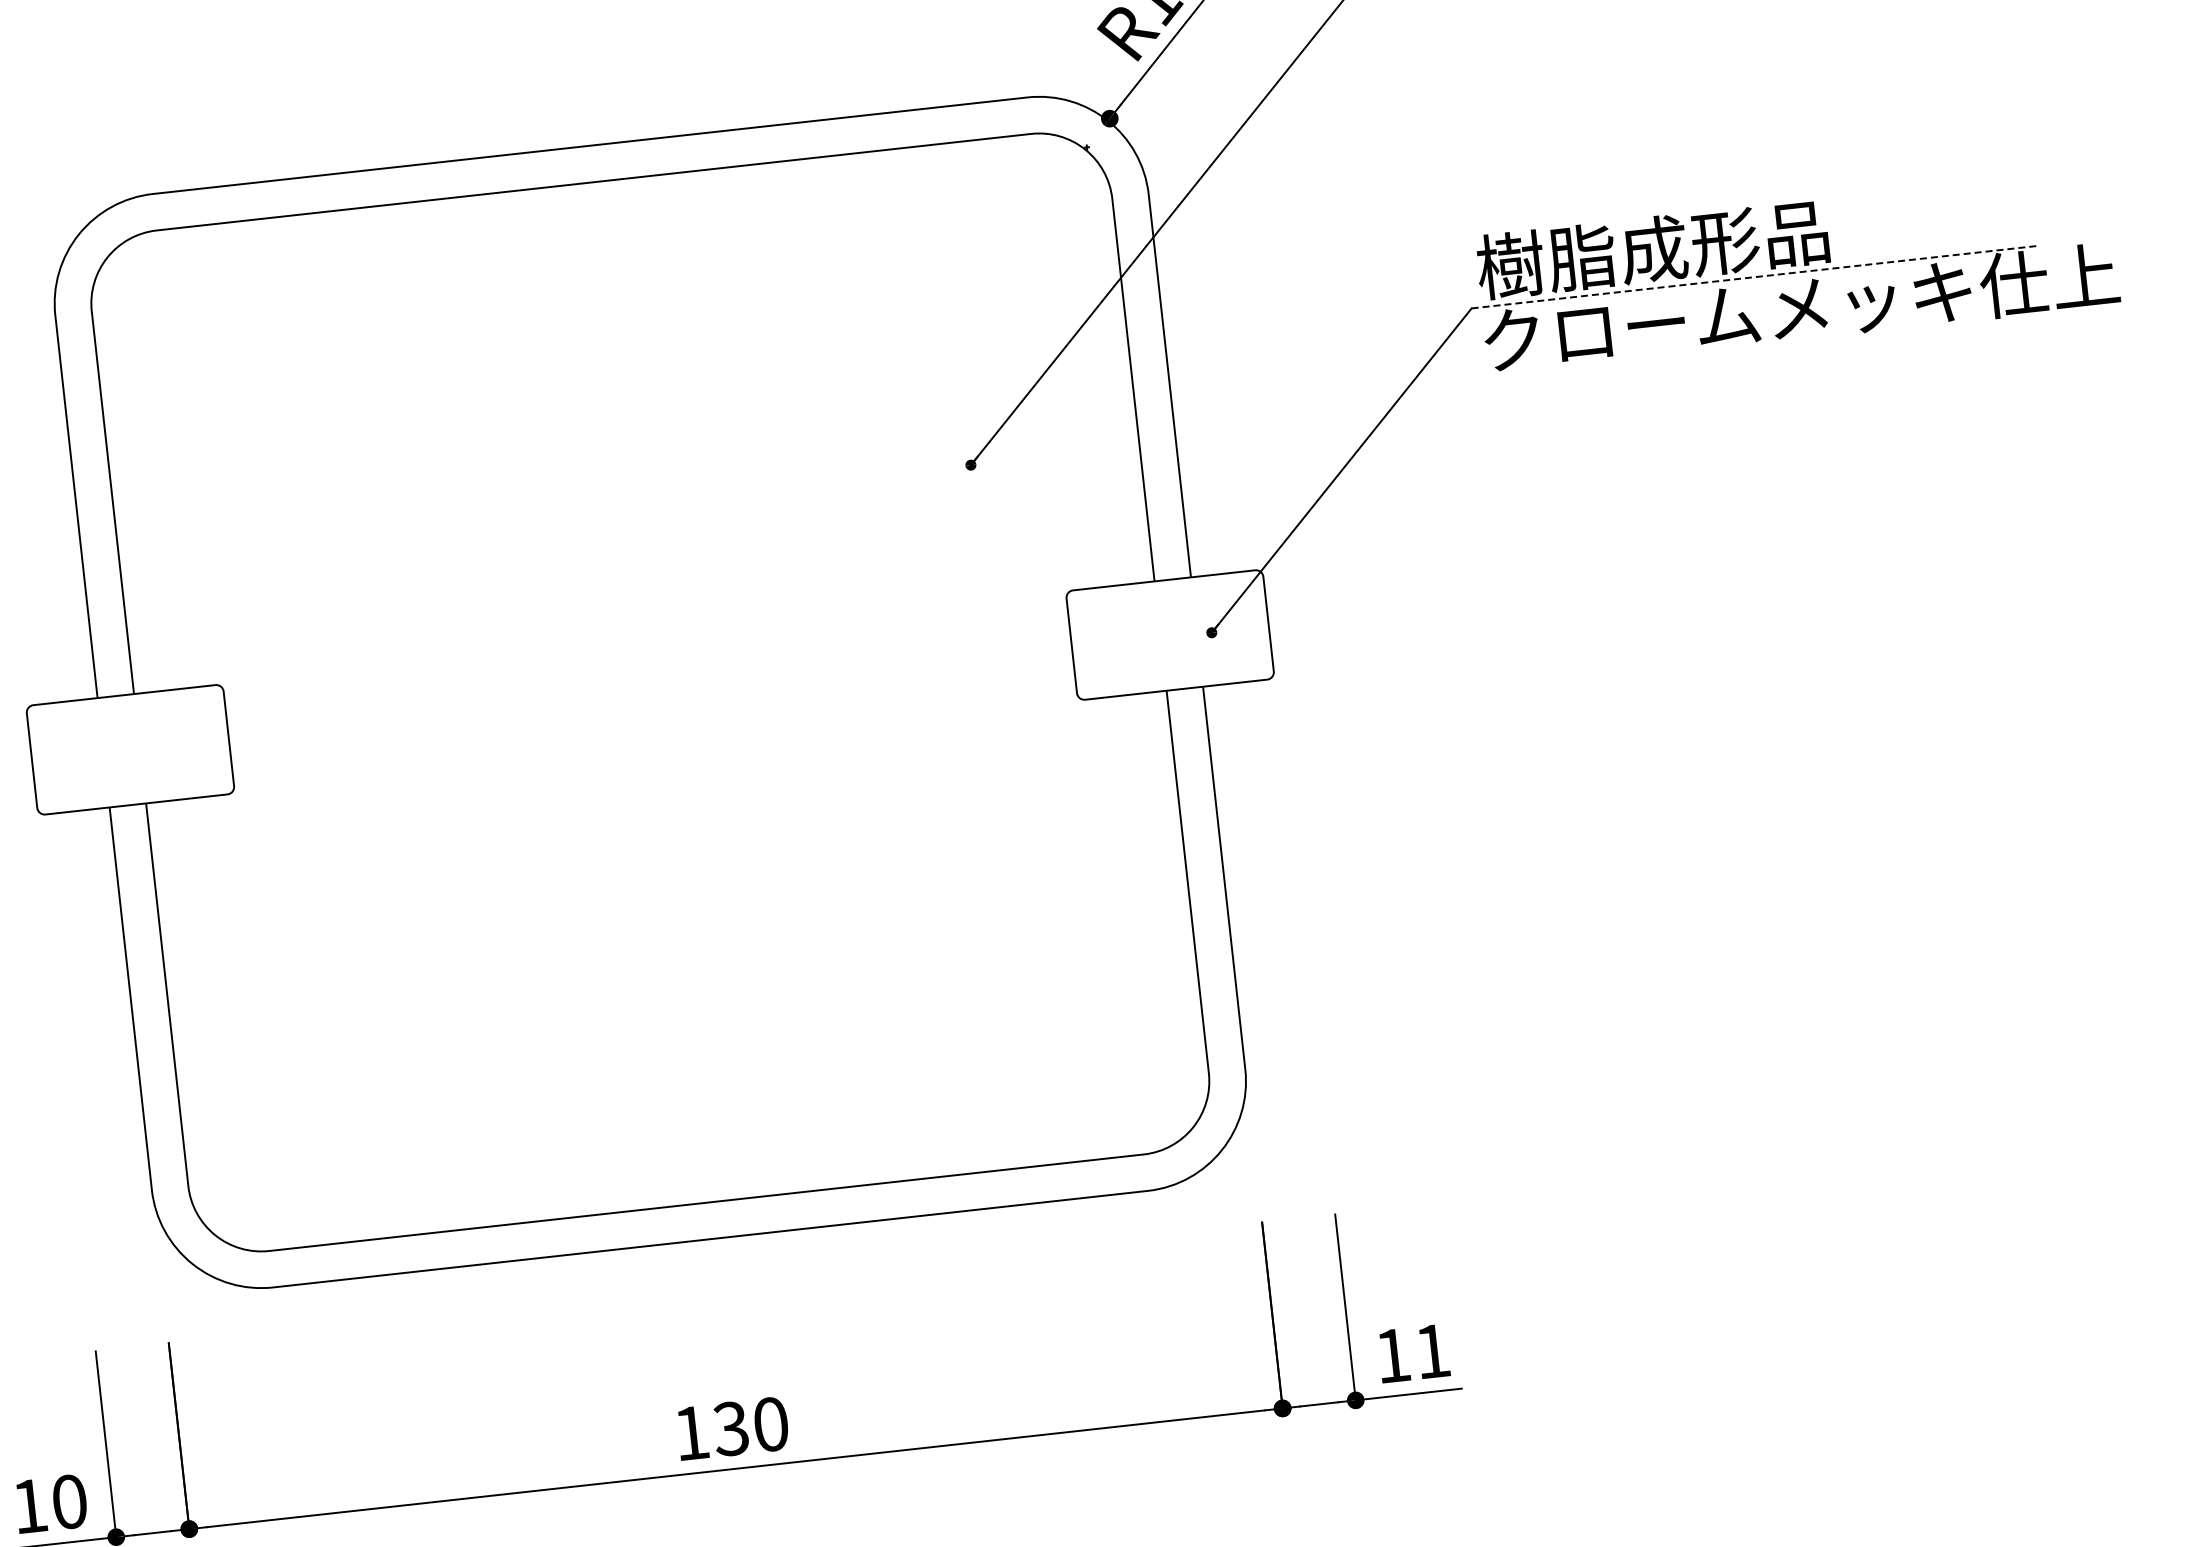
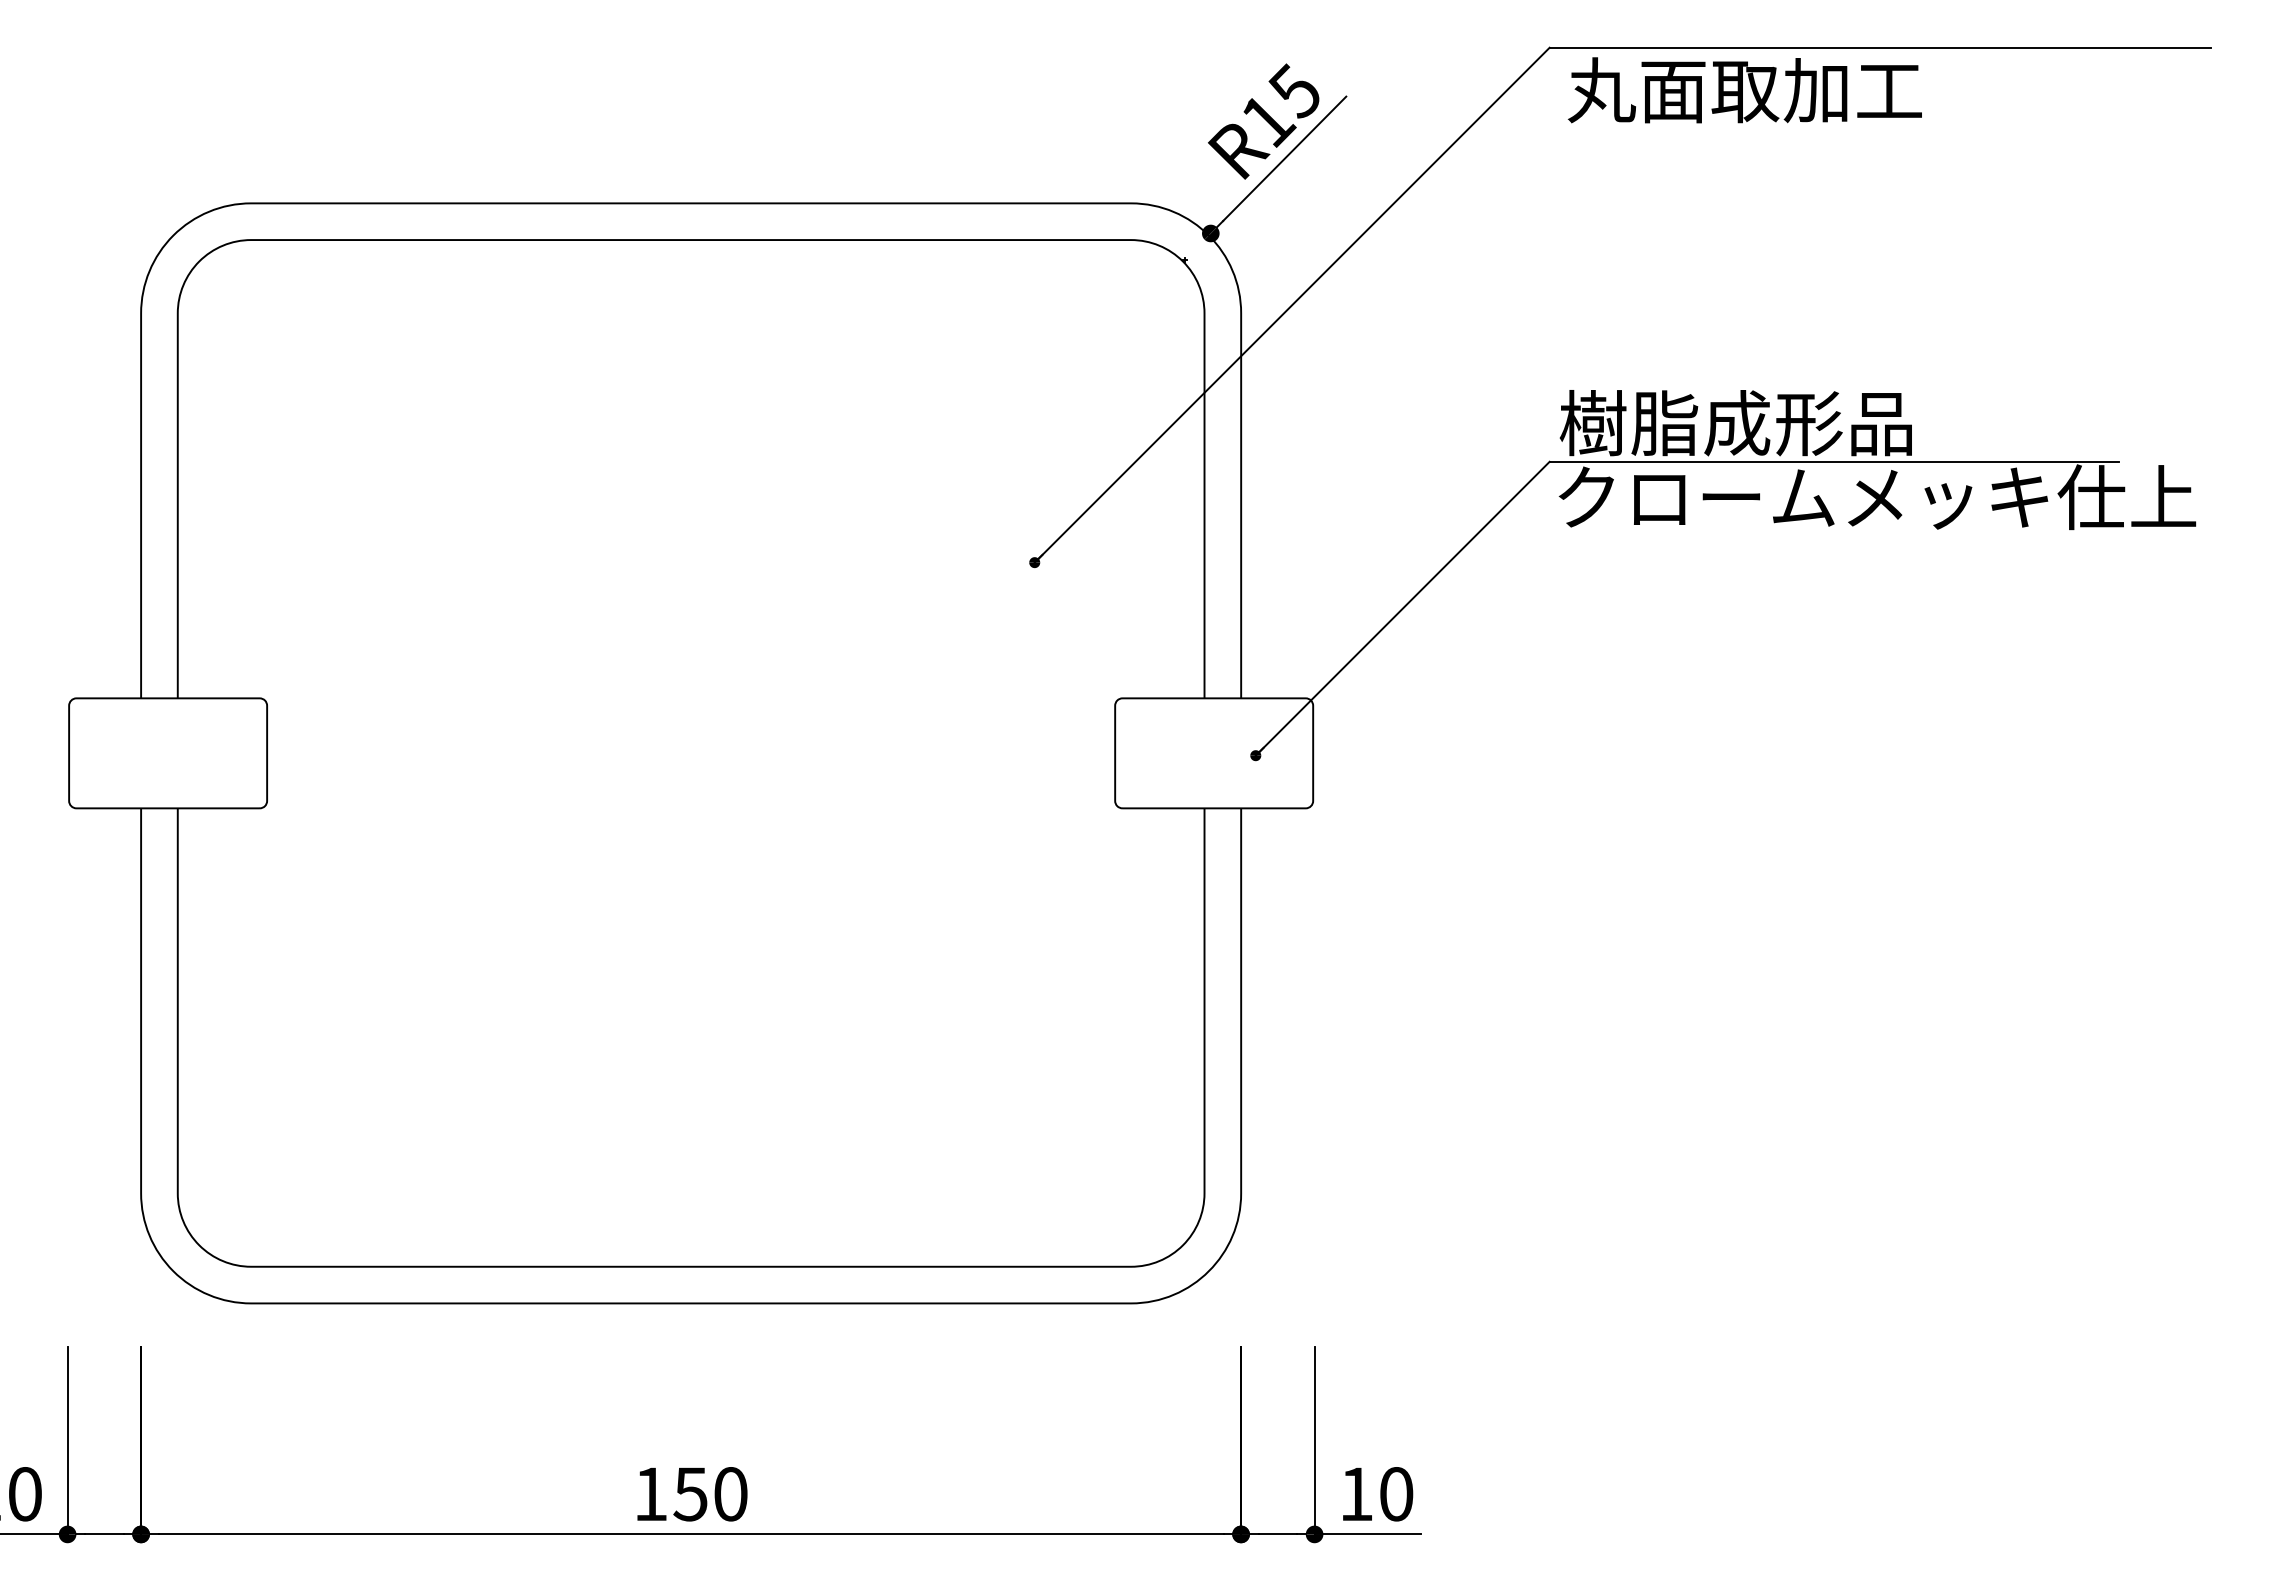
line: (1754, 276) -> (1834, 461), dashed -> solid
text: (1432, 1351) -> (1396, 1494), 11 -> 10
text: (731, 1429) -> (690, 1494), 130 -> 150

